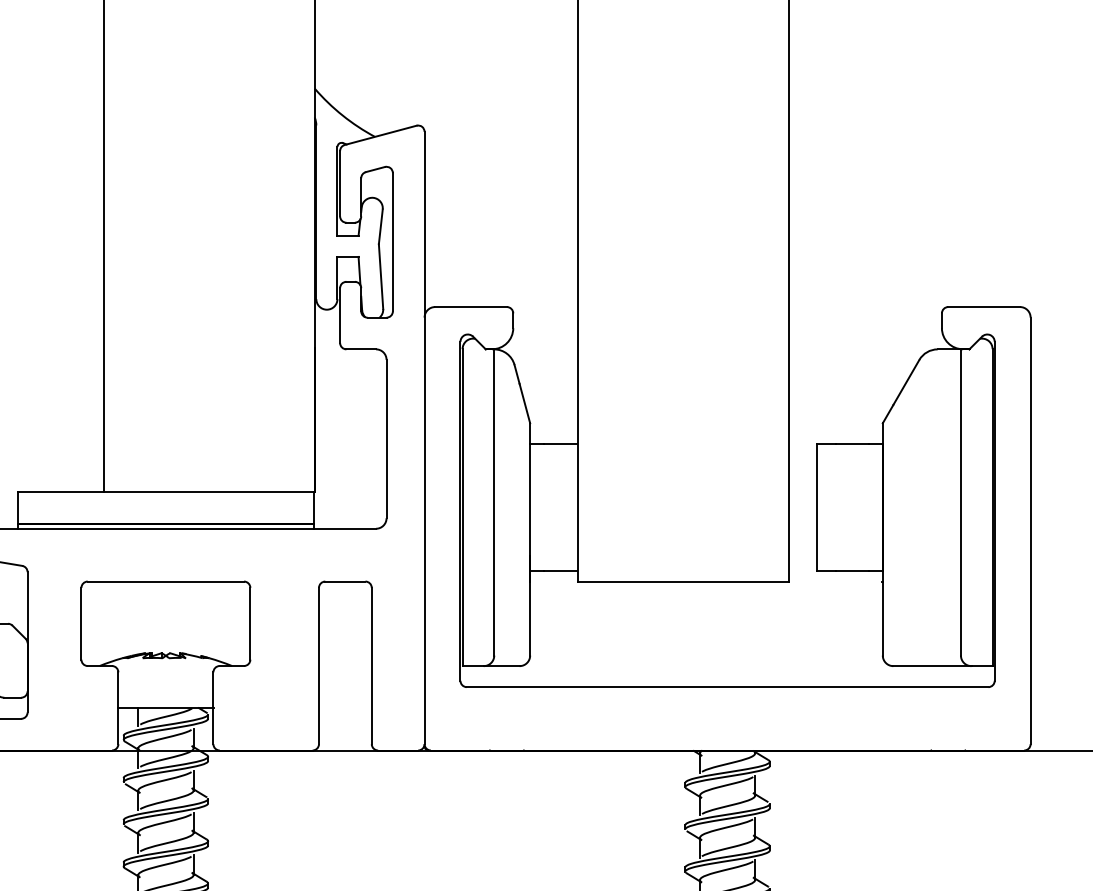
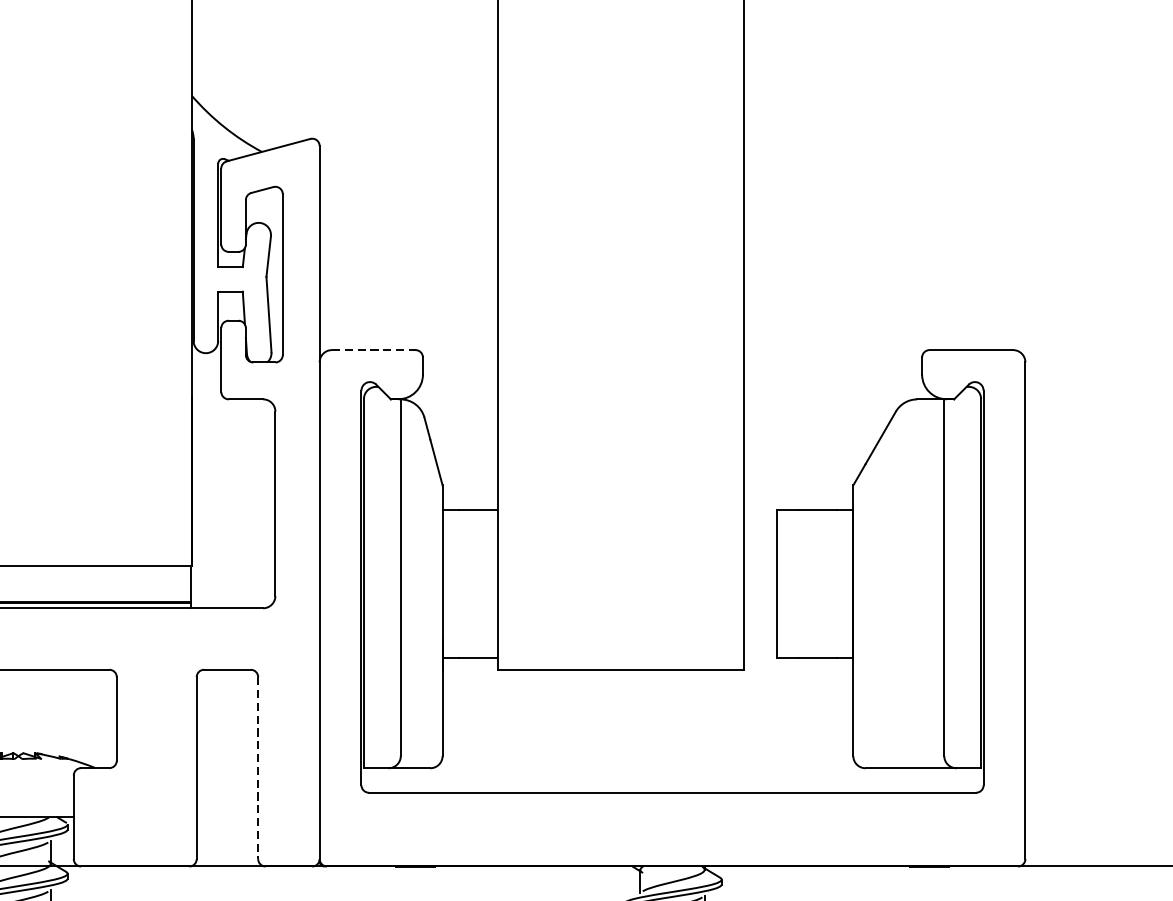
line: (471, 307) -> (374, 350), solid -> dashed
line: (371, 666) -> (257, 768), solid -> dashed

